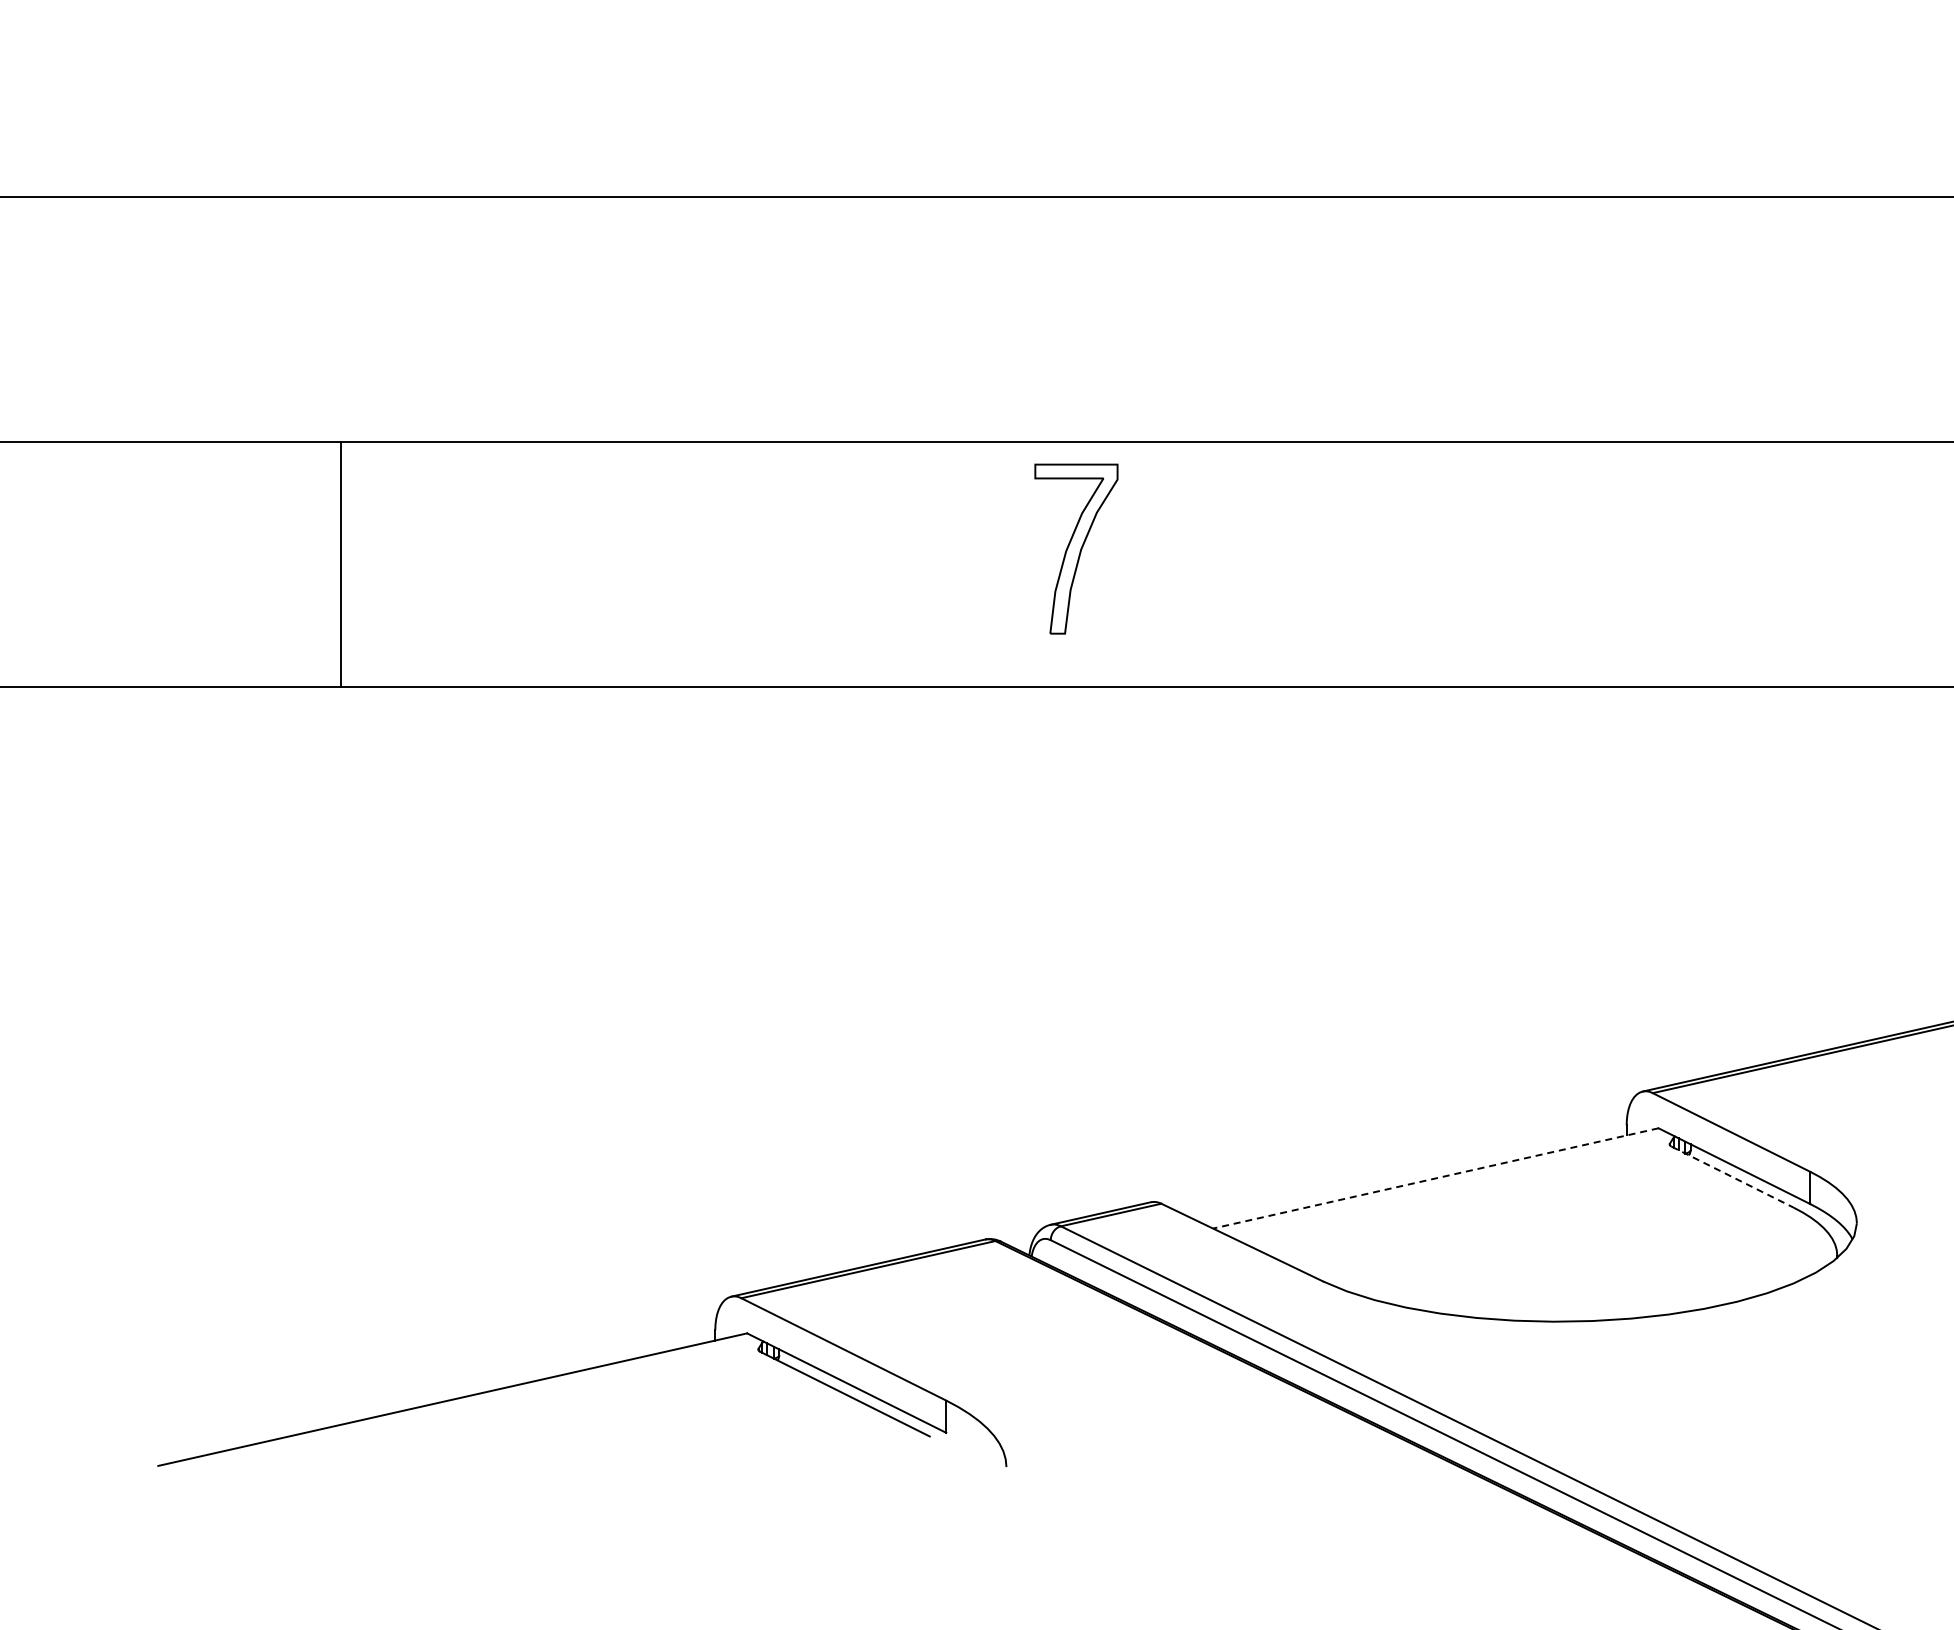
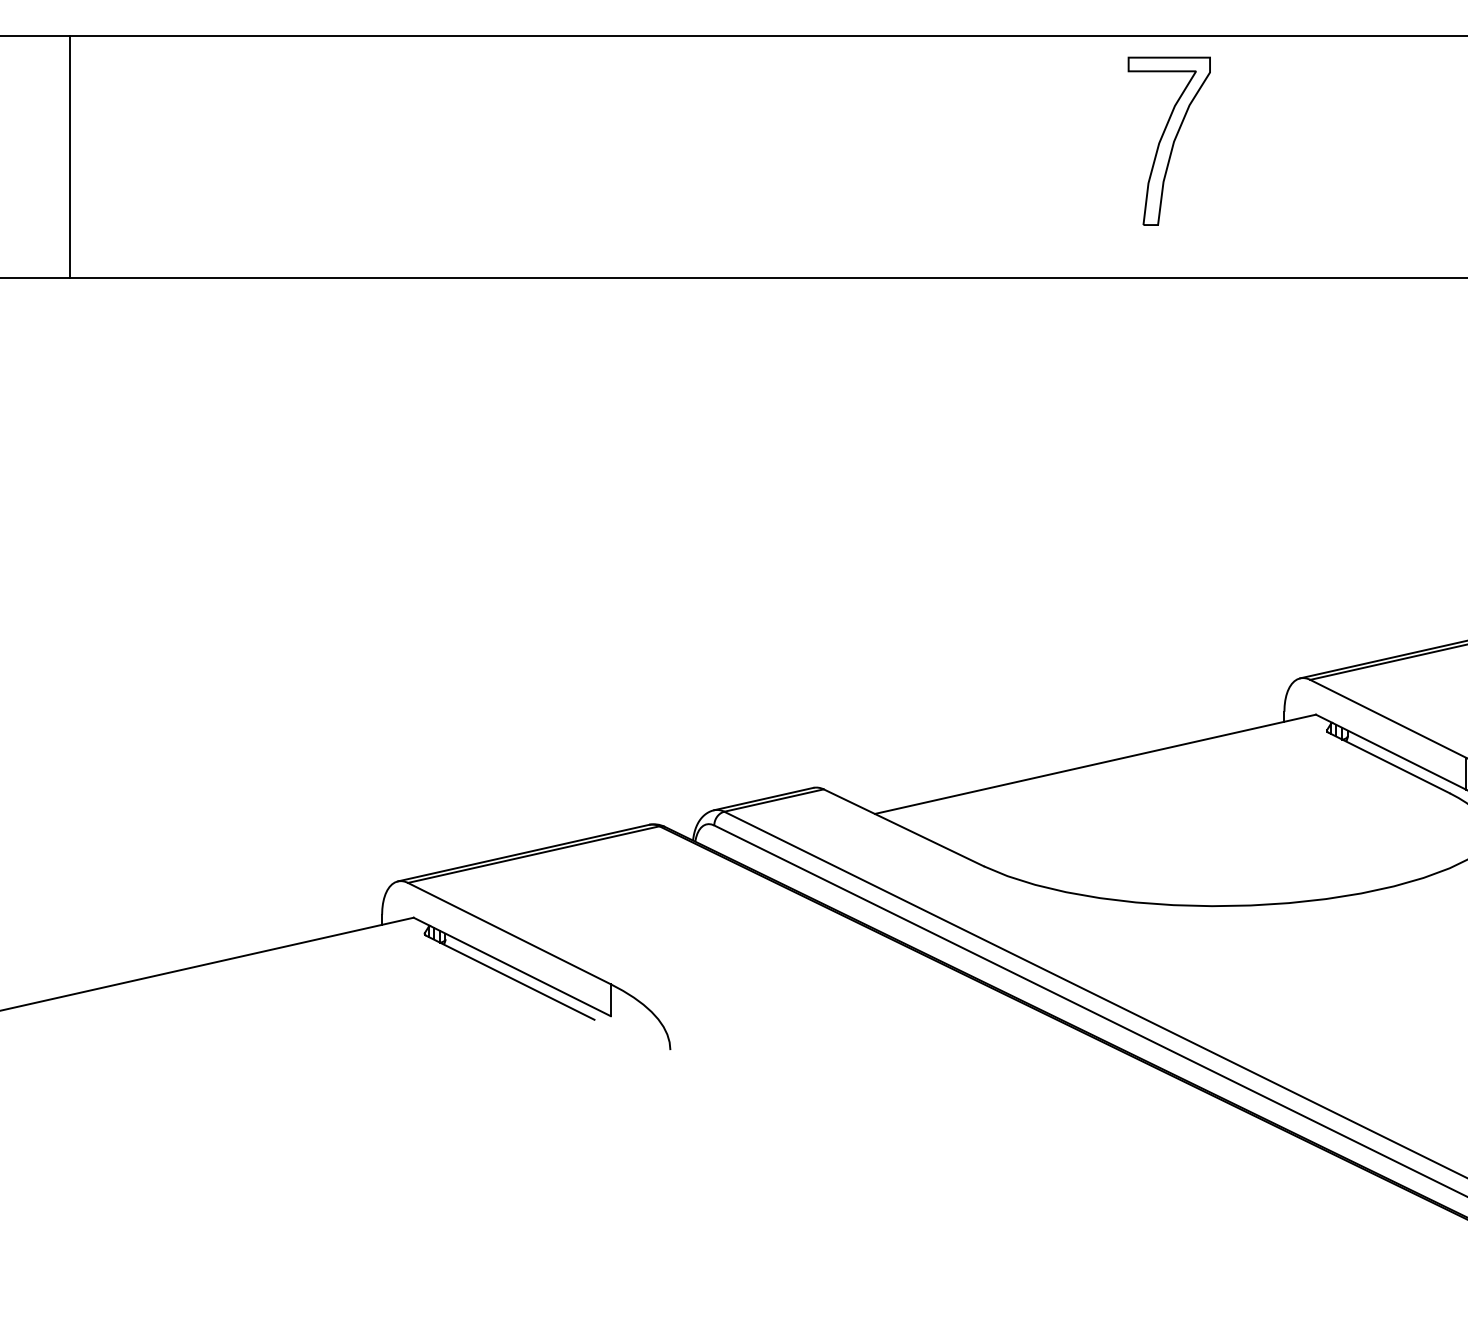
part: (1076, 548) -> (1169, 140), moved
line: (341, 564) -> (70, 156), moved
line: (1733, 1177) -> (1390, 763), dashed -> solid
line: (1435, 1178) -> (1095, 764), dashed -> solid

